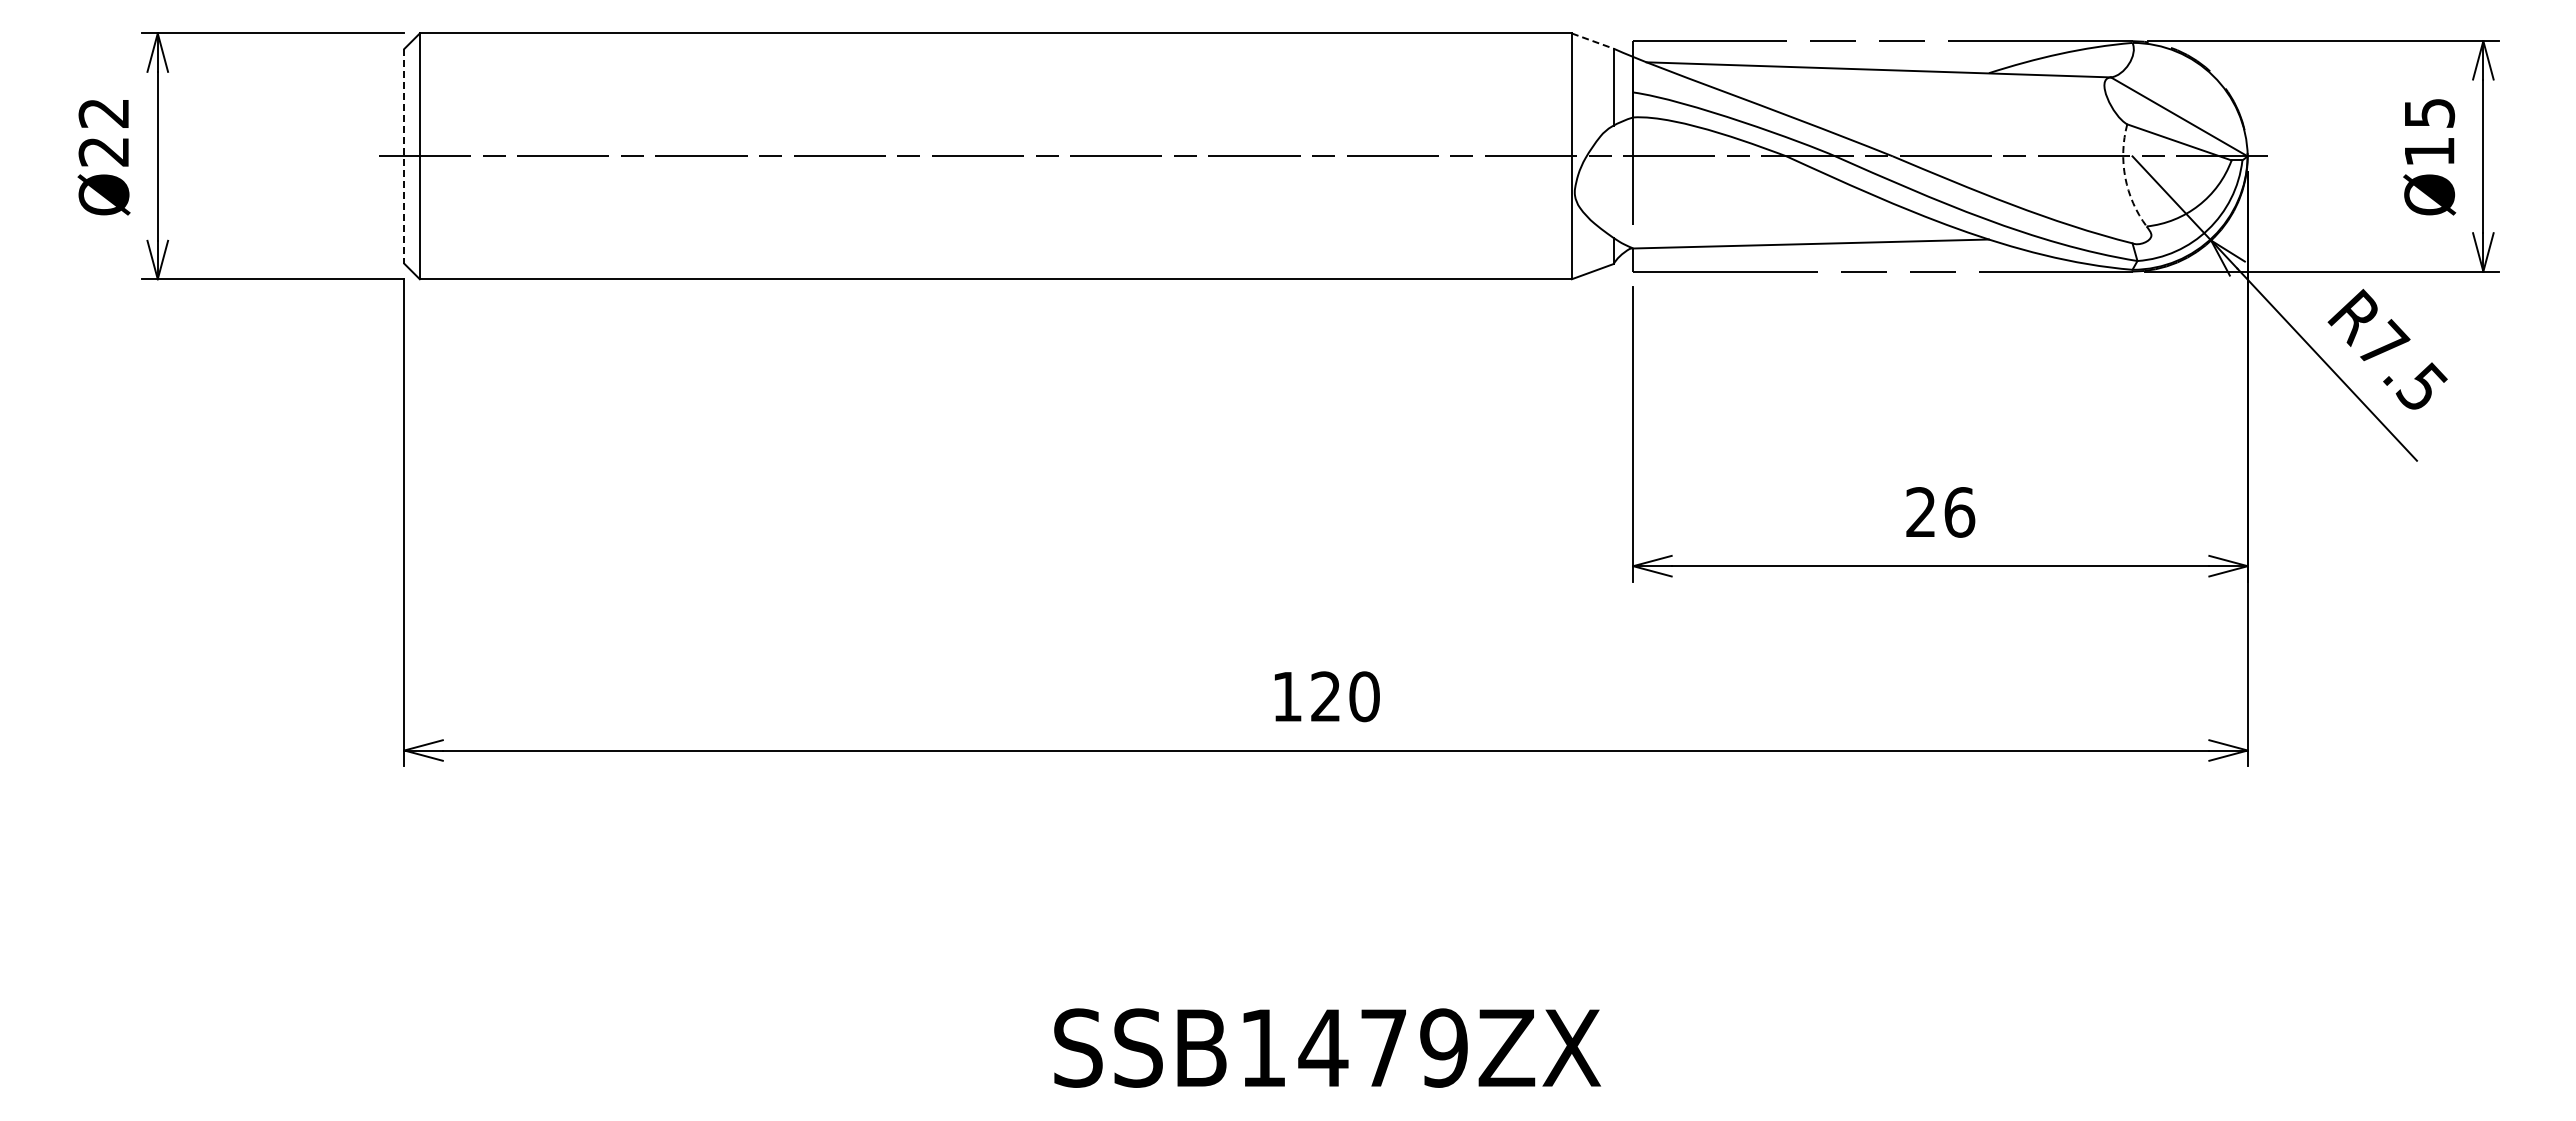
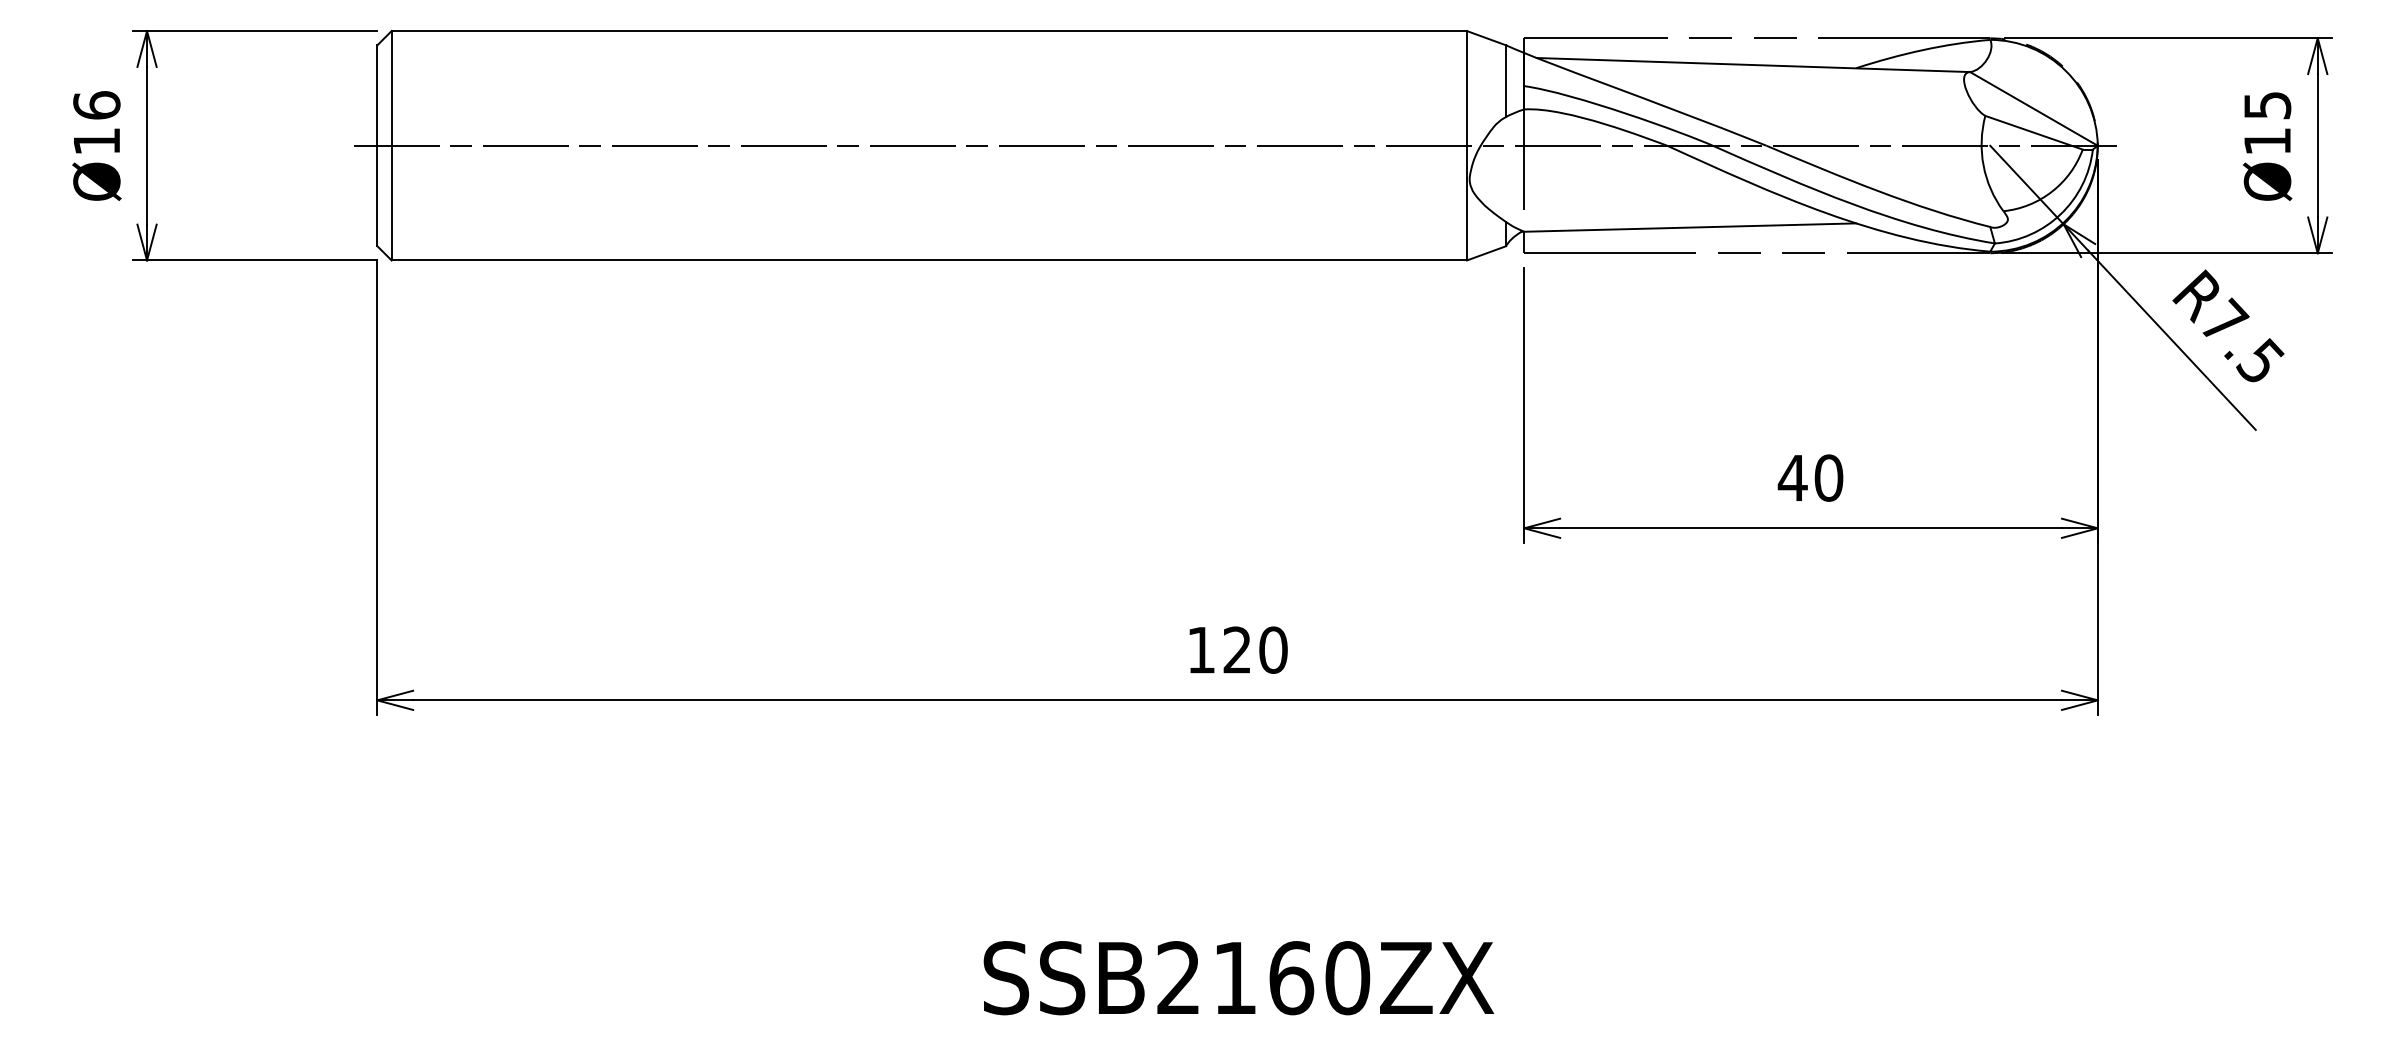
line: (1593, 41) -> (1487, 38), dashed -> solid
text: (103, 131) -> (96, 122), Ø22 -> Ø16
line: (404, 156) -> (377, 145), dashed -> solid
arc: (2125, 177) -> (1983, 165), dashed -> solid
text: (1940, 512) -> (1811, 478), 26 -> 40
text: (1354, 1047) -> (1264, 977), SSB1479ZX -> SSB2160ZX

